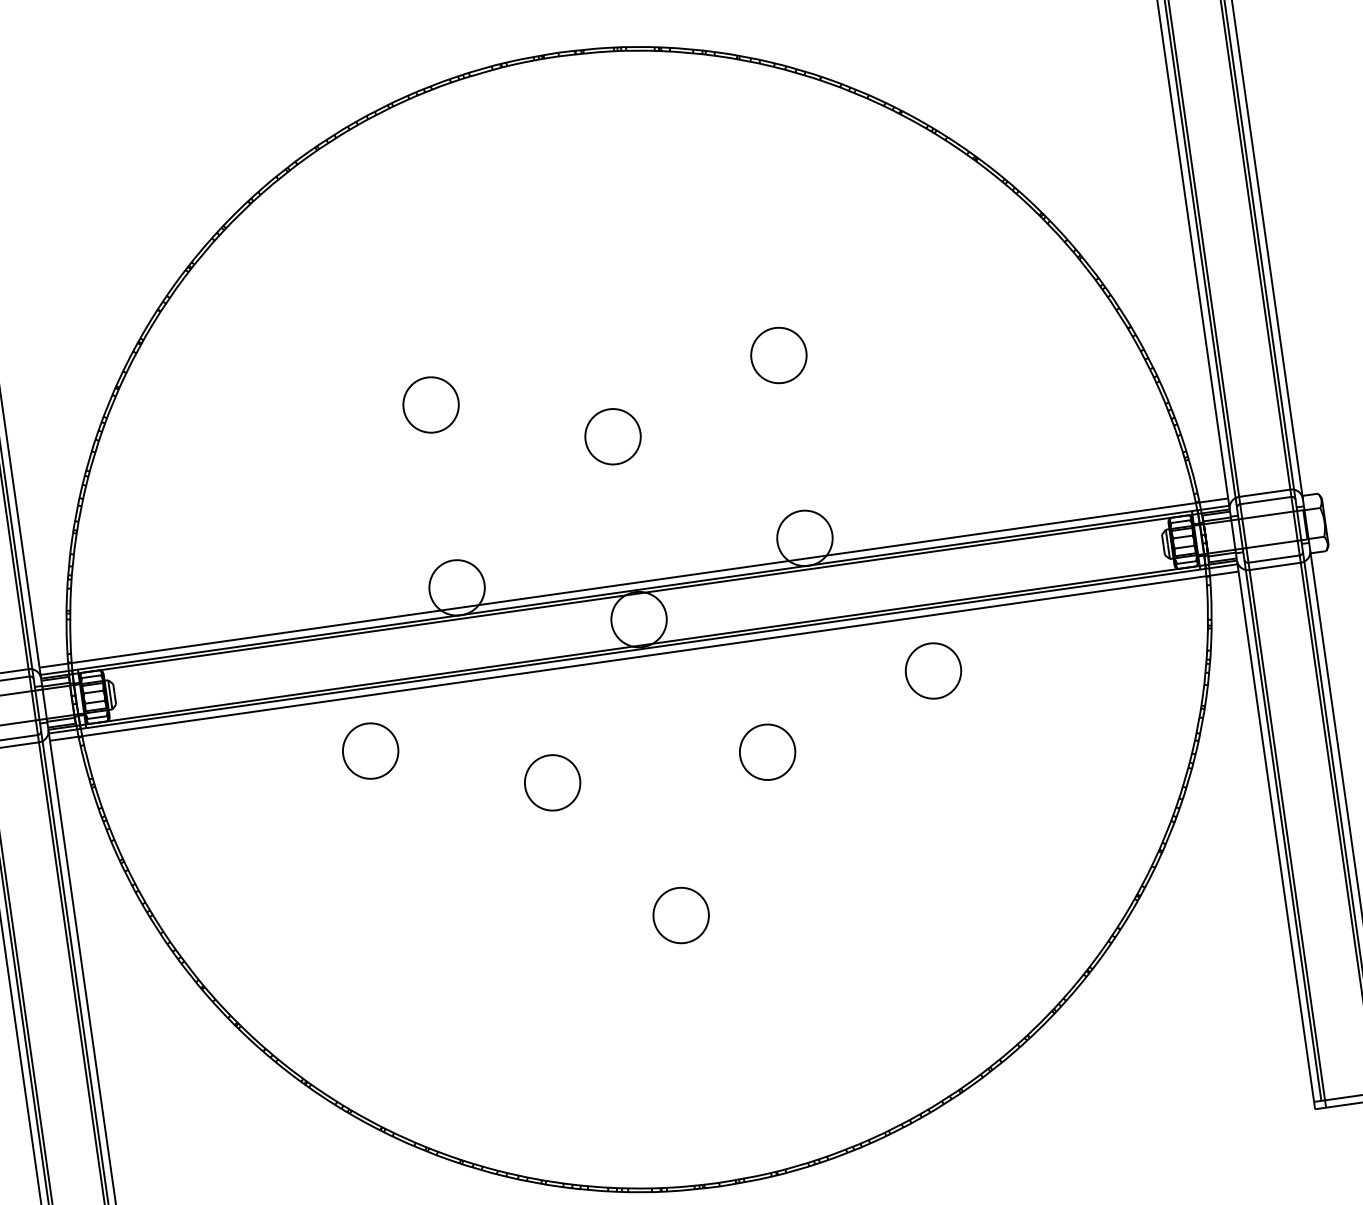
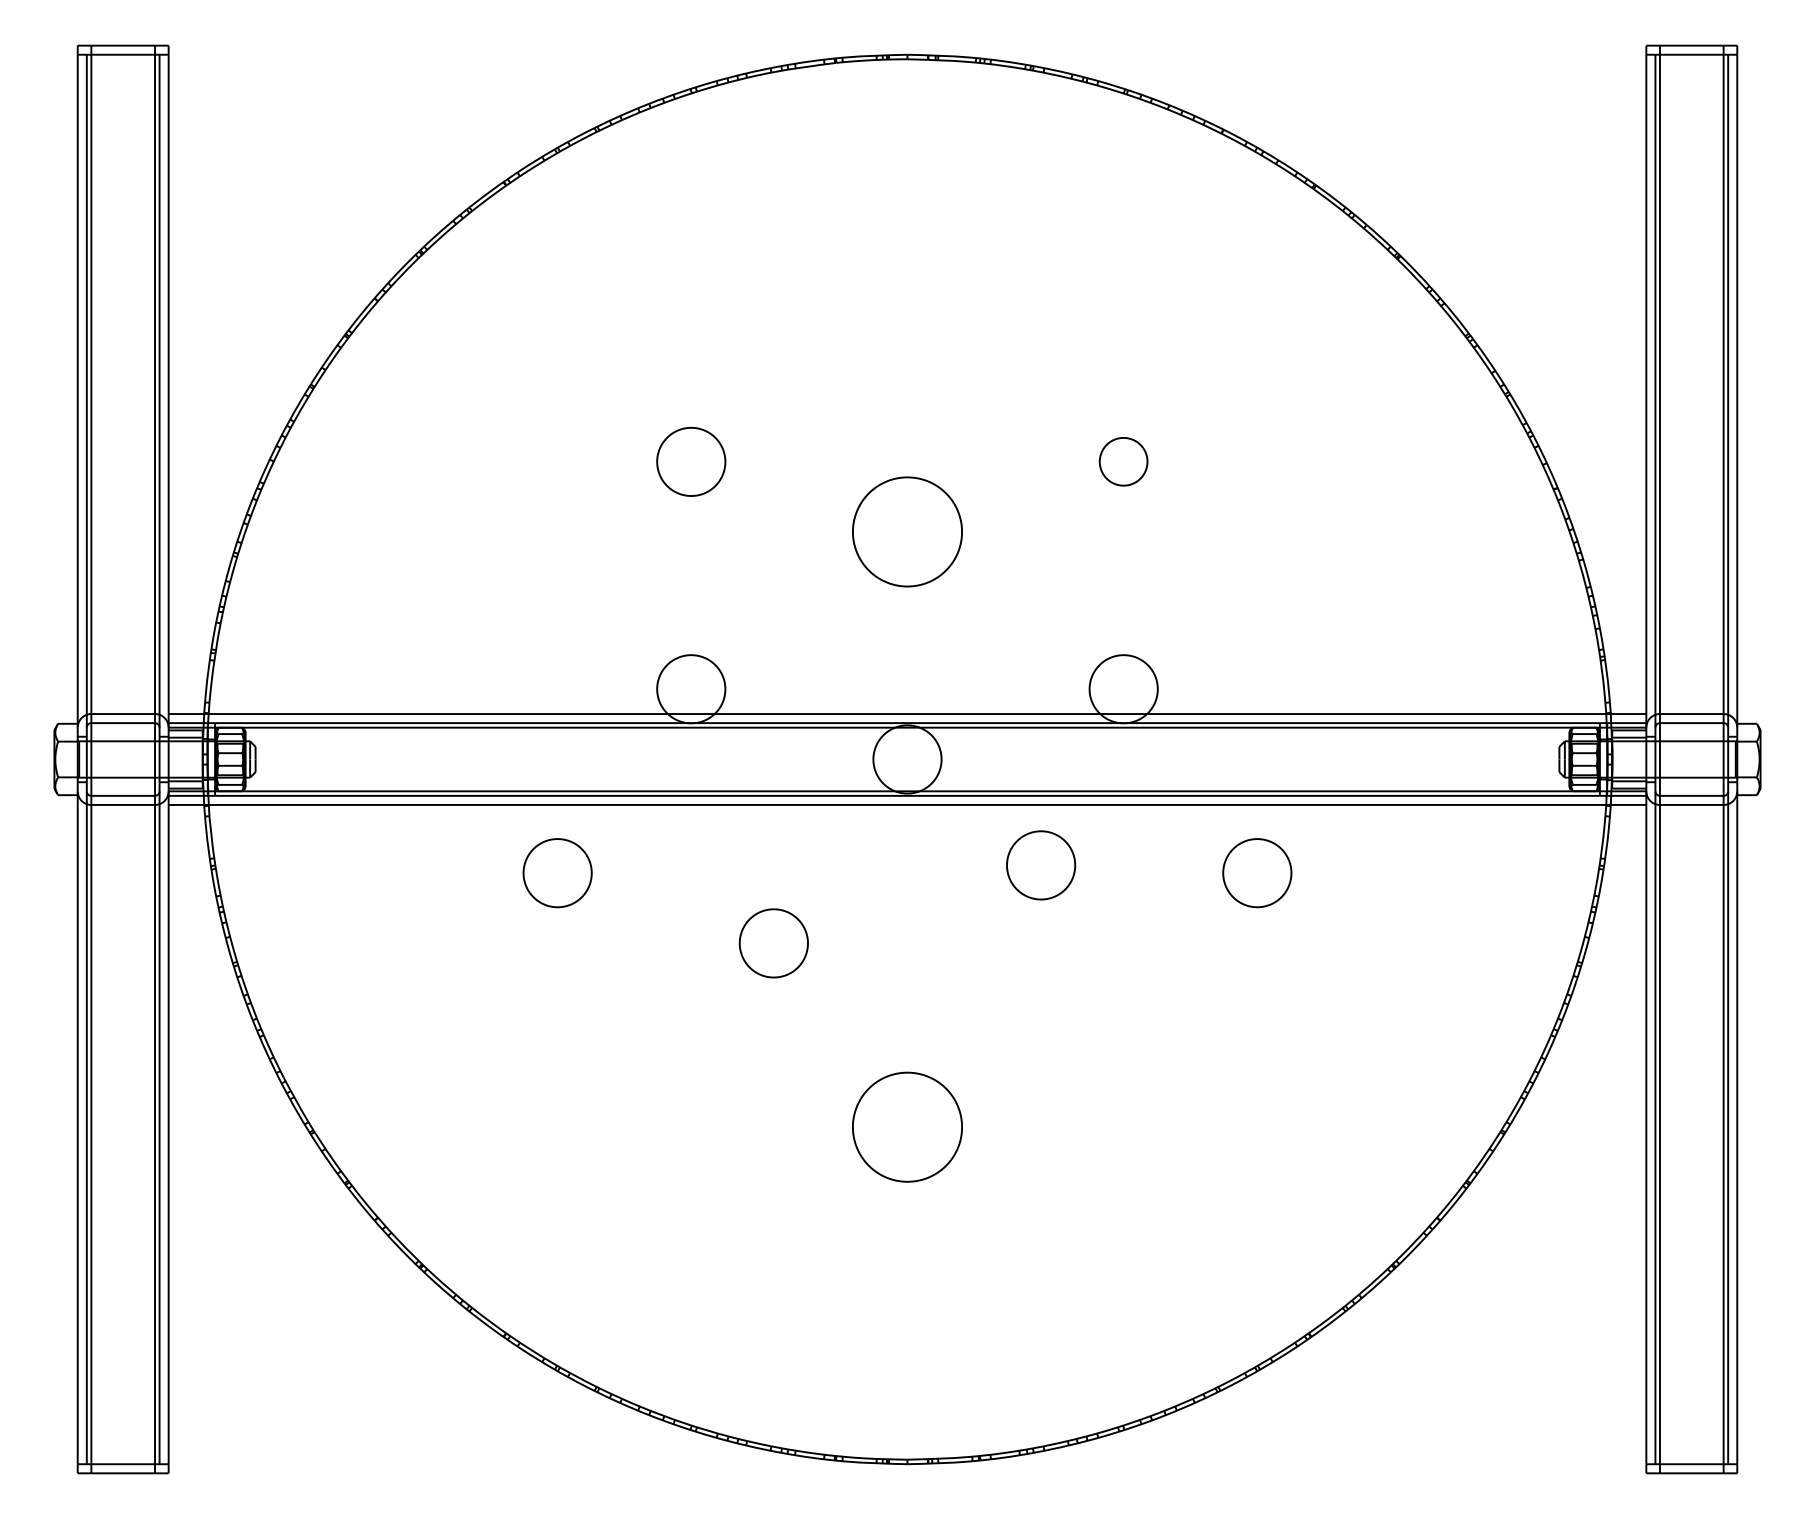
part: (778, 355) -> (1123, 461), size x0.7
part: (613, 437) -> (907, 532), size x1.6
part: (767, 752) -> (1041, 865), moved
part: (681, 915) -> (907, 1127), size x1.6

